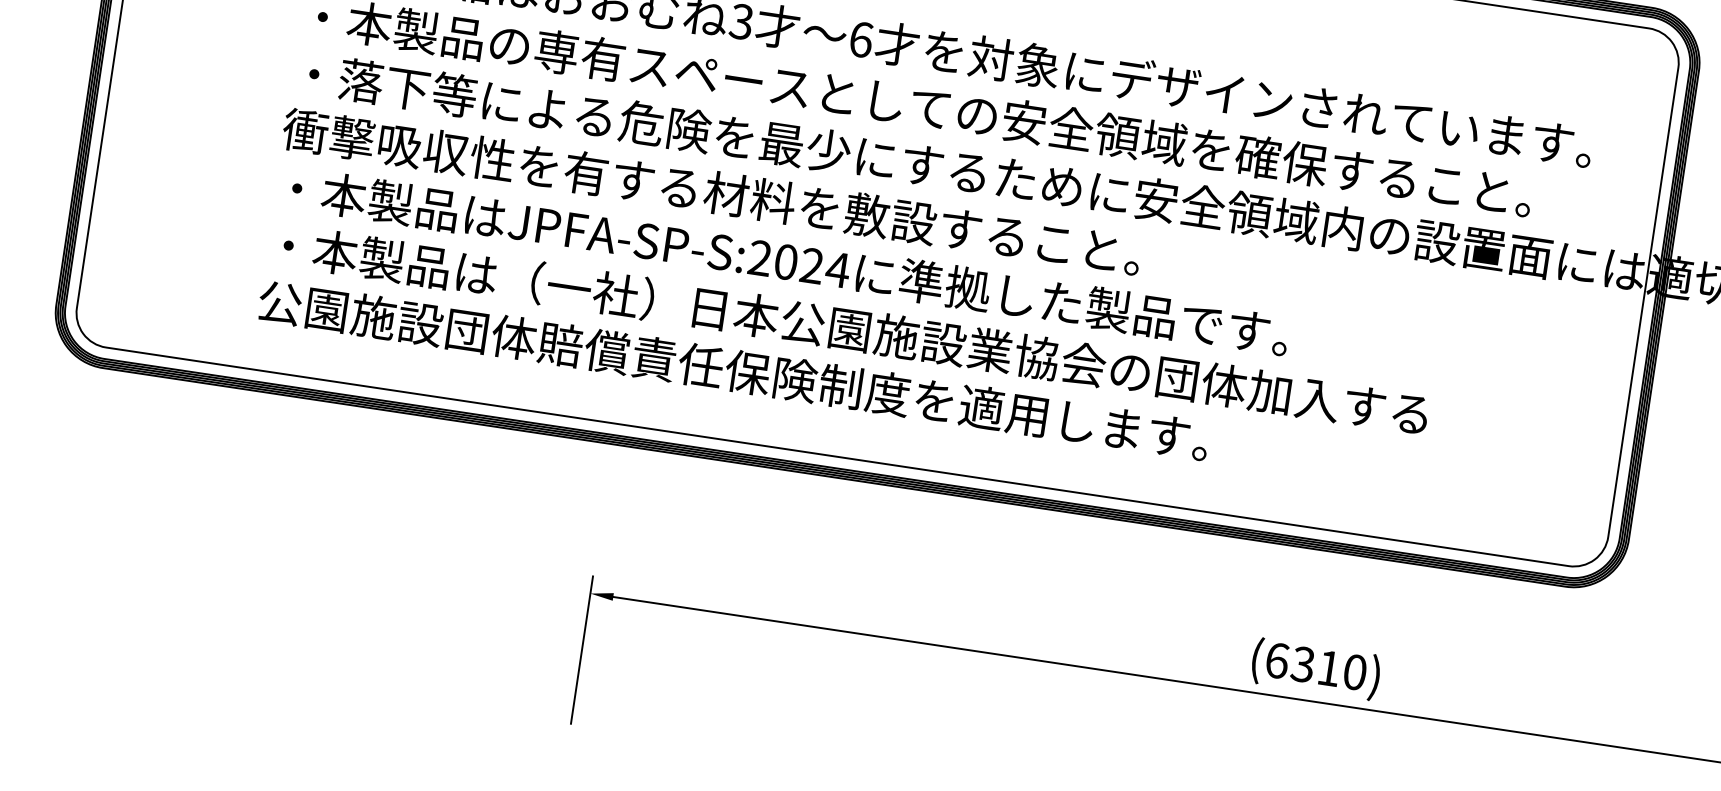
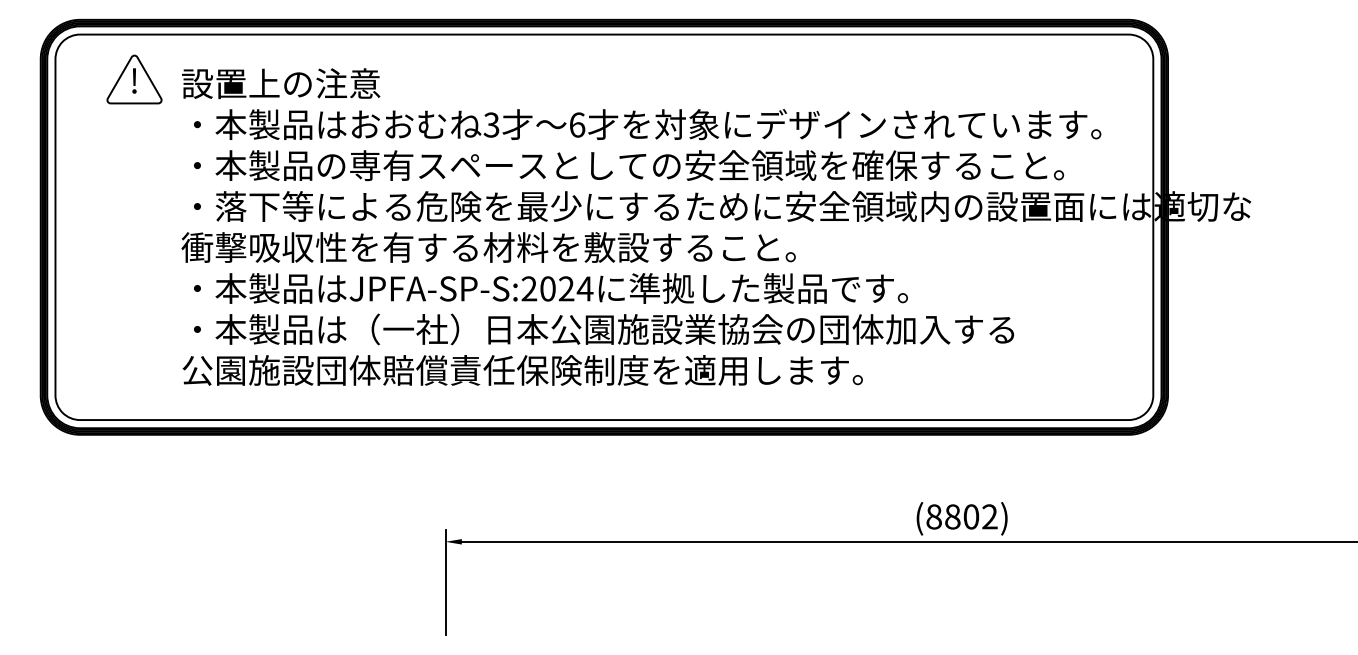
text: (1315, 665) -> (961, 516), (6310) -> (8802)

